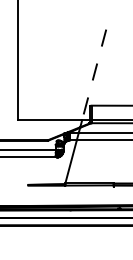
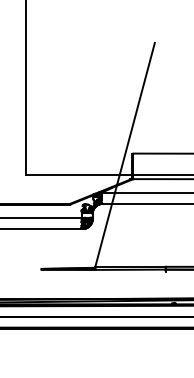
line: (94, 74) -> (137, 108), dashed -> solid

